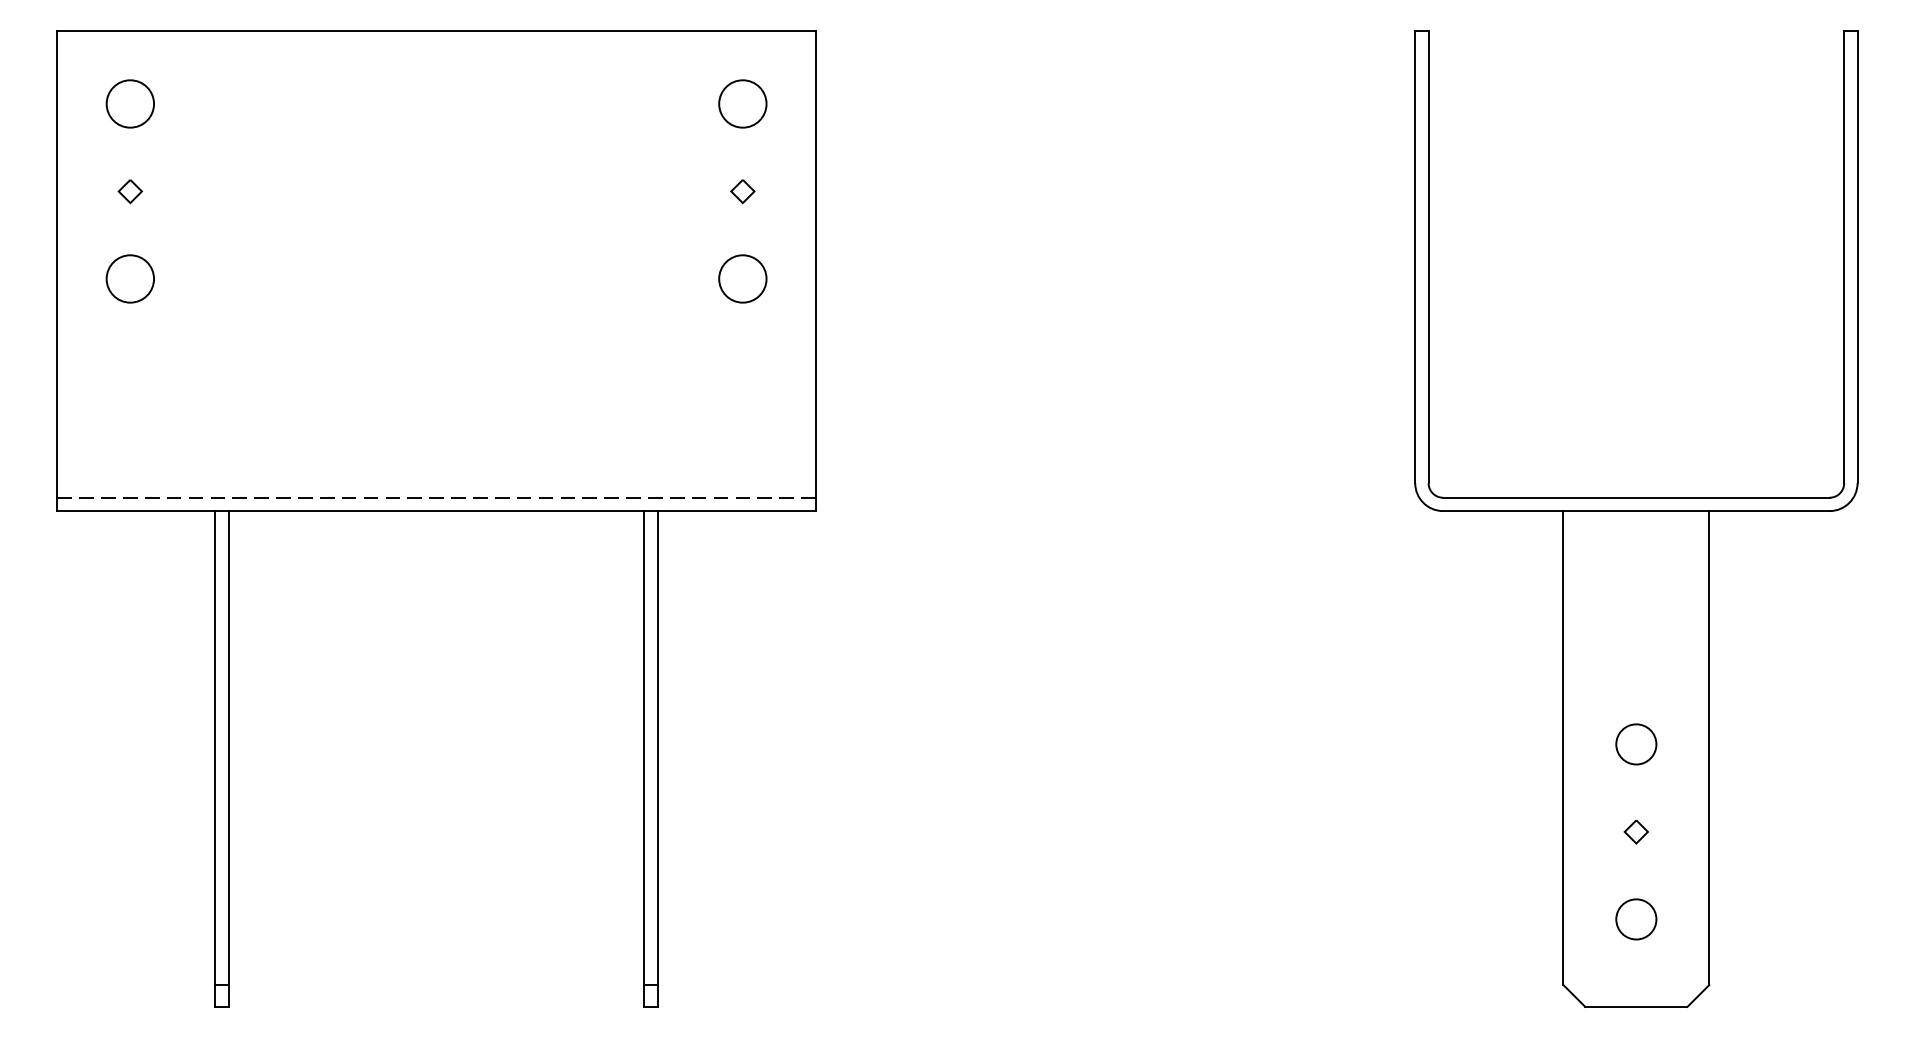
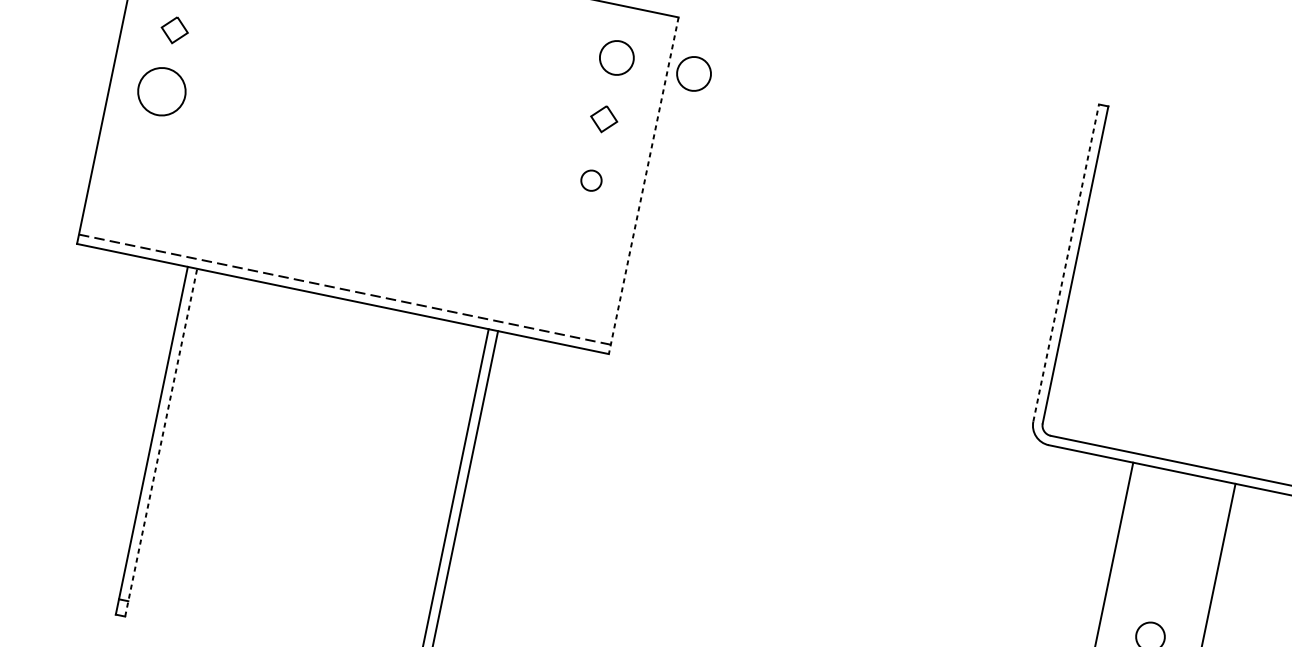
circle: (852, 103) -> (693, 73), added
part: (129, 191) -> (174, 30), size x1.6
part: (742, 191) -> (603, 119), size x1.6
line: (1415, 256) -> (1066, 262), solid -> dashed
line: (815, 271) -> (643, 186), solid -> dashed
circle: (130, 278) -> (162, 91), size x1.4
circle: (742, 278) -> (591, 180), size x0.6
line: (228, 759) -> (160, 443), solid -> dashed

